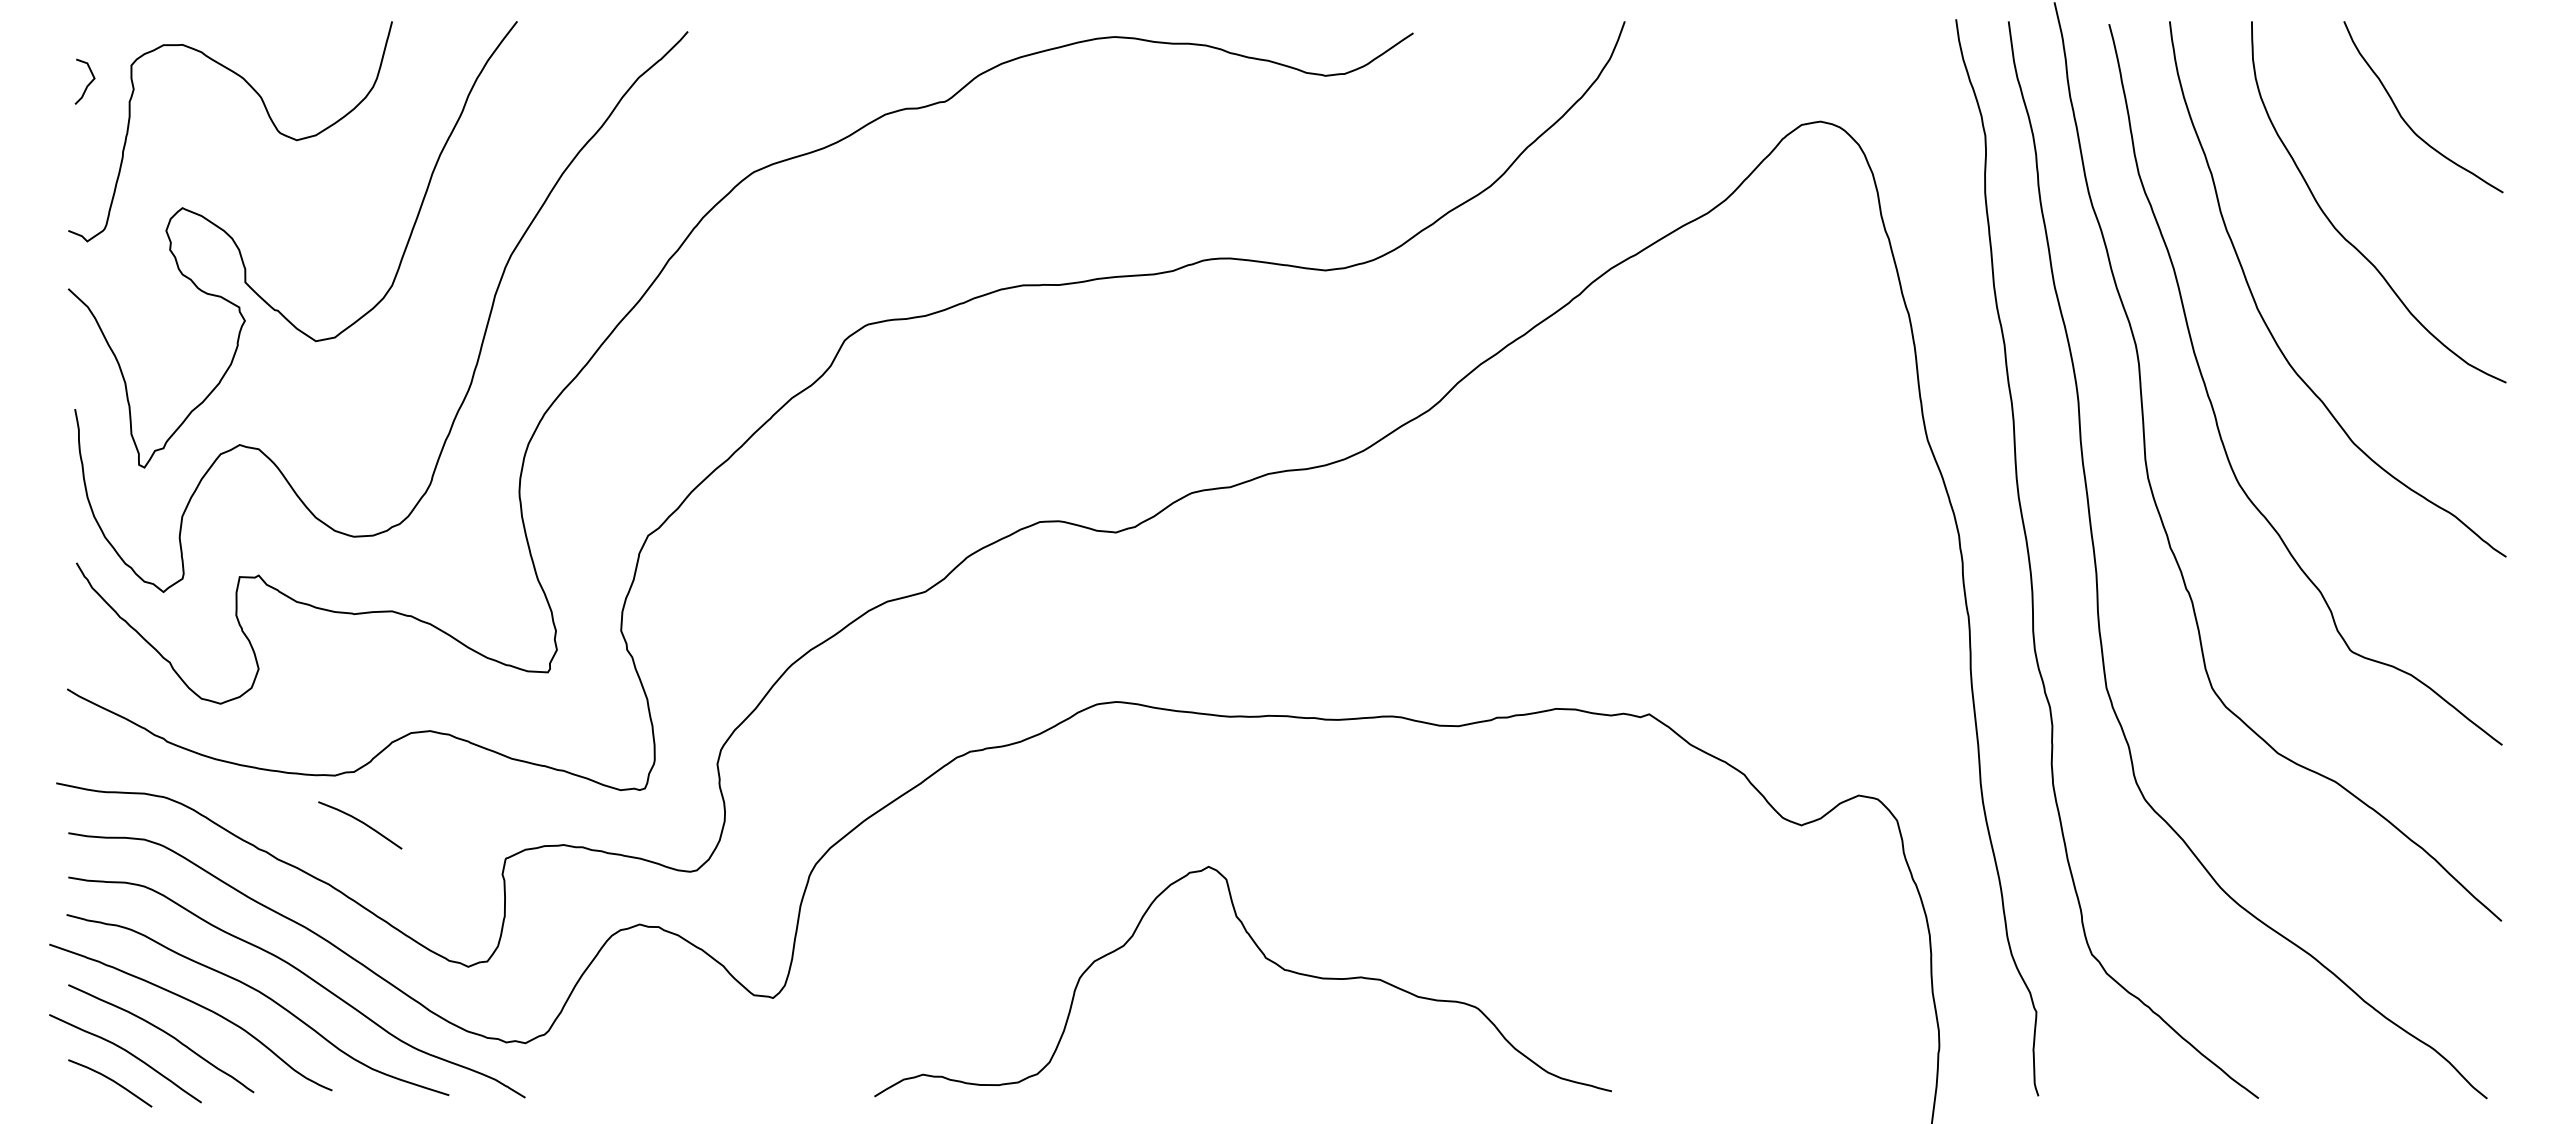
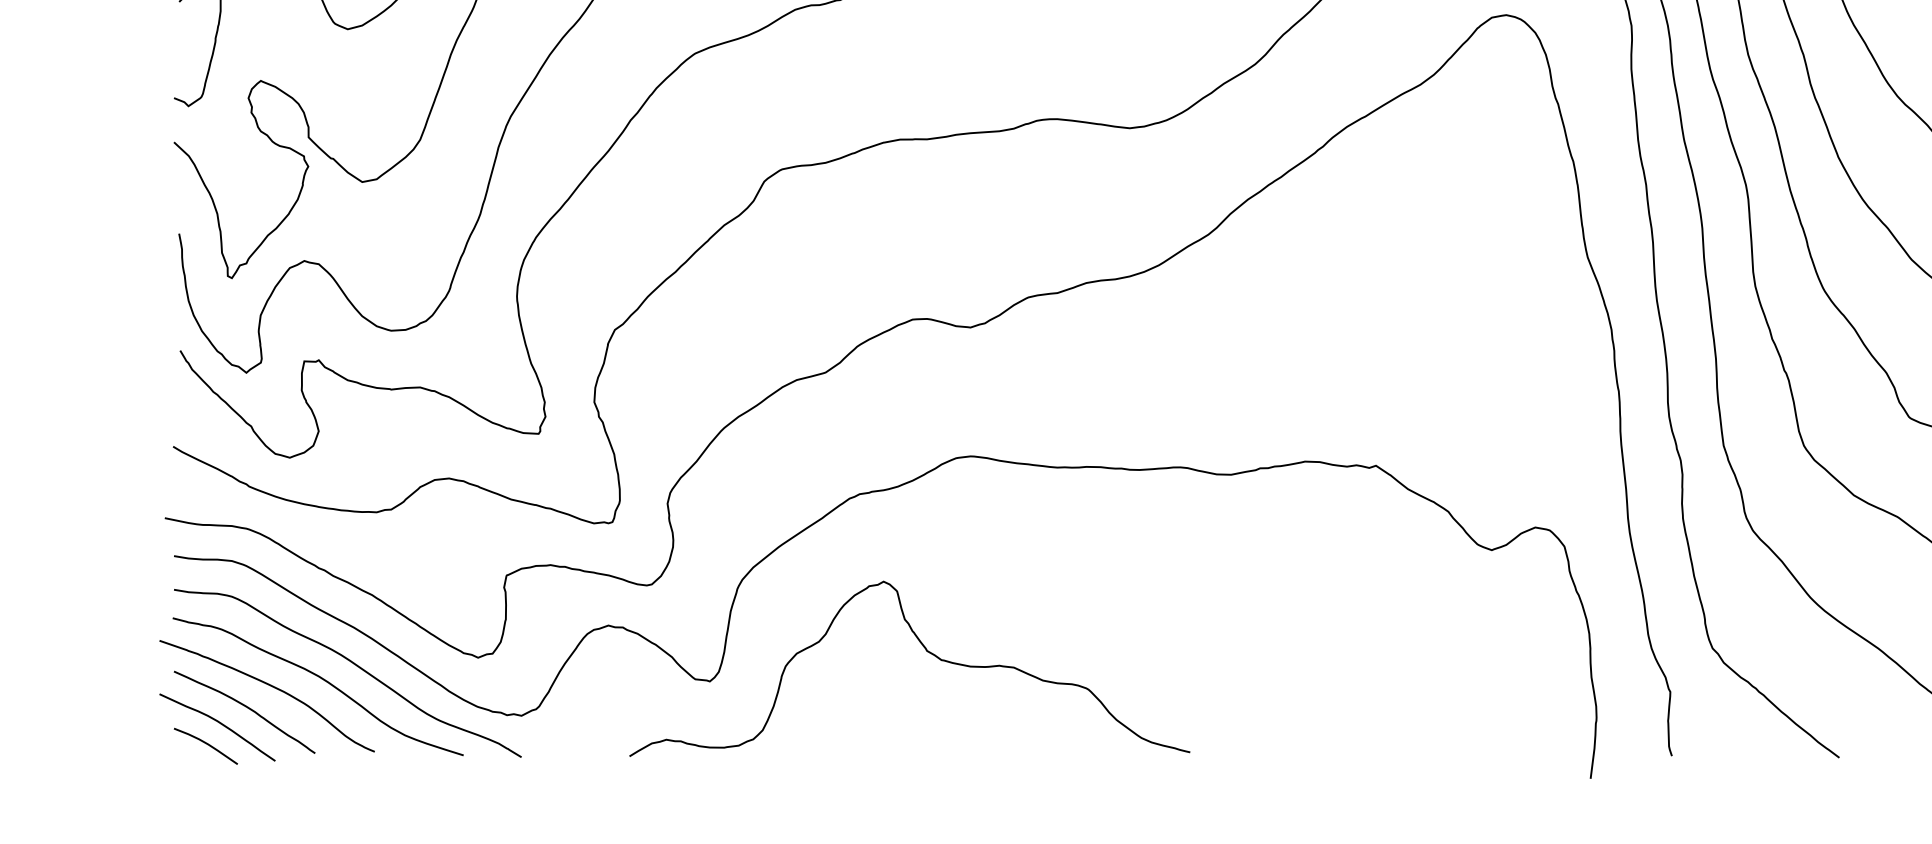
curve: (362, 823) -> (397, 548), removed
curve: (1265, 958) -> (926, 651), moved

